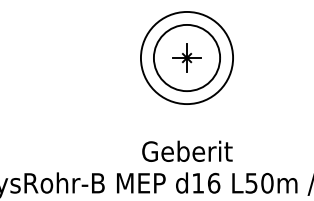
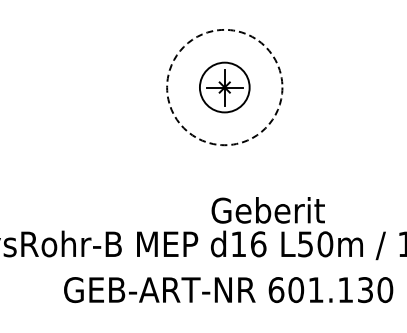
circle: (186, 58) -> (224, 87), size x0.6
circle: (186, 58) -> (224, 87), solid -> dashed
text: (186, 151) -> (267, 210), moved

